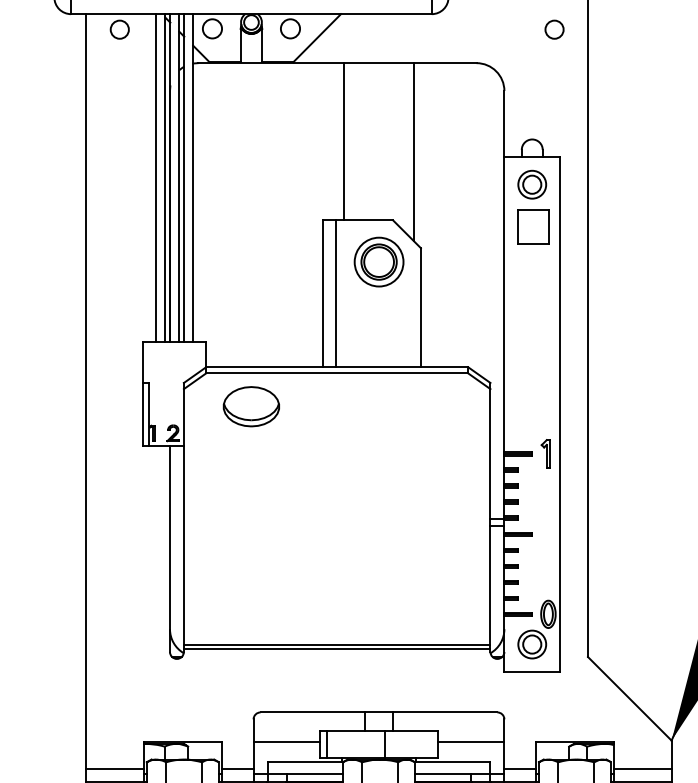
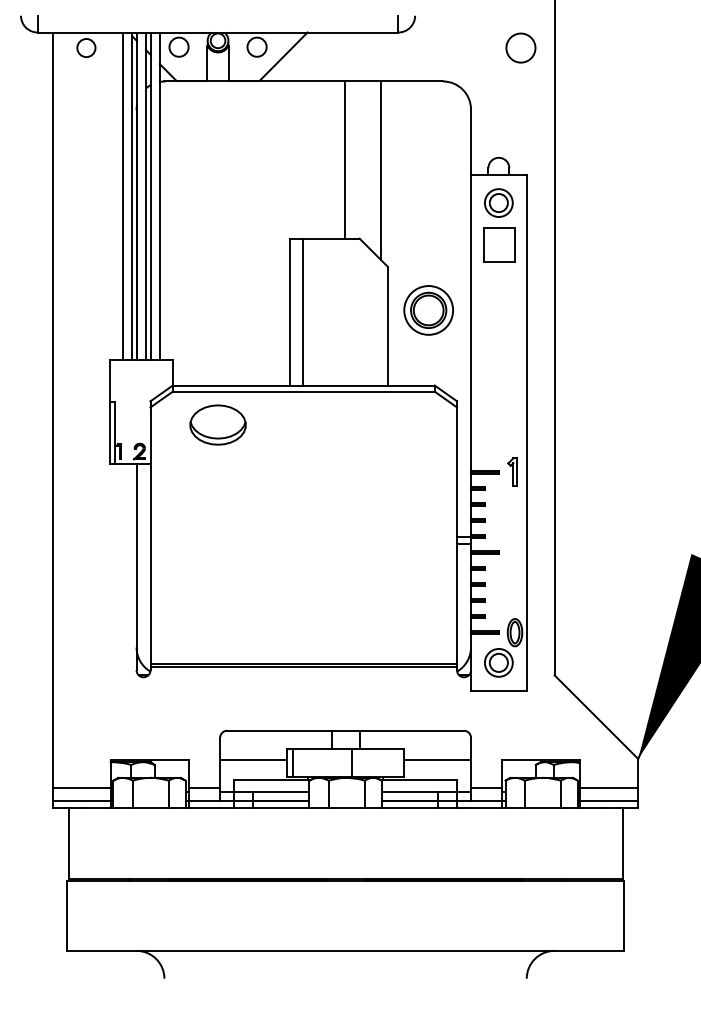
circle: (554, 29) -> (521, 47), size x1.6
line: (343, 141) -> (344, 159), moved
part: (378, 262) -> (428, 310), moved

